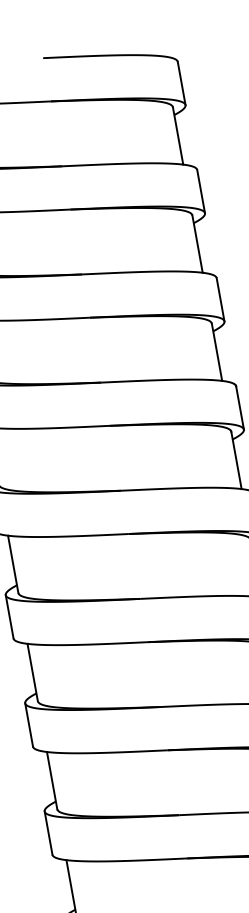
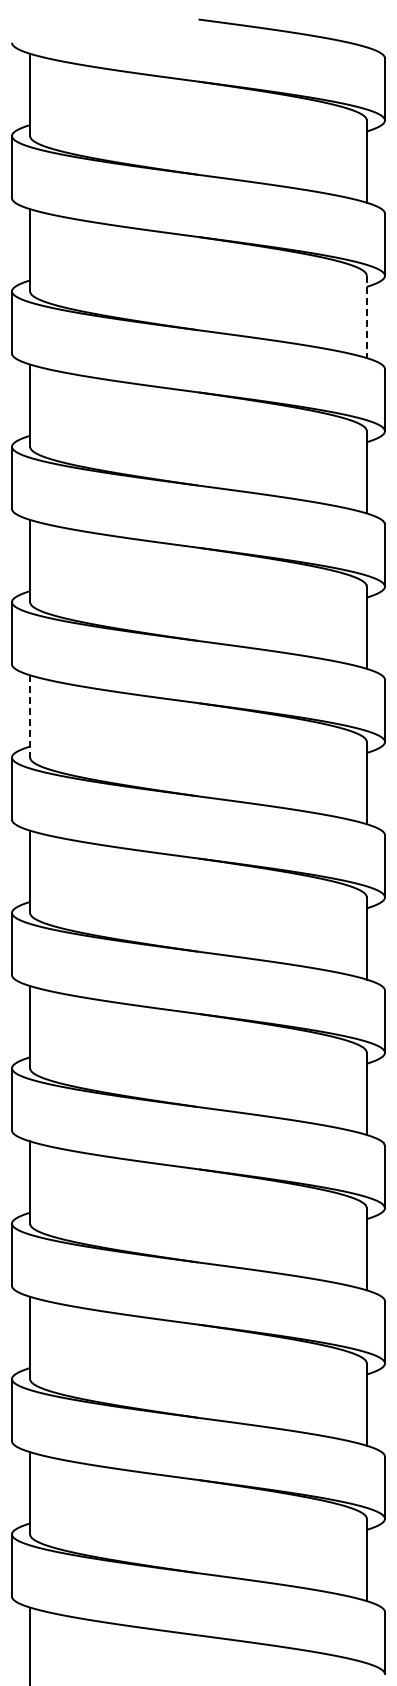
line: (197, 244) -> (366, 317), solid -> dashed
line: (13, 564) -> (30, 716), solid -> dashed

